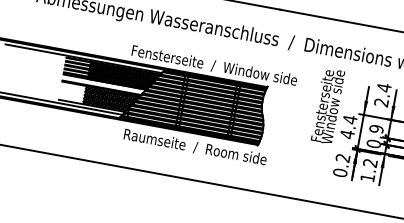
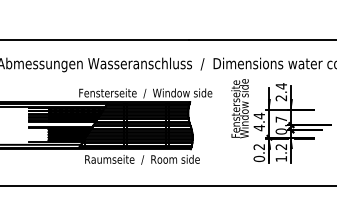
text: (376, 129) -> (281, 119), 0.9 -> 0.7

